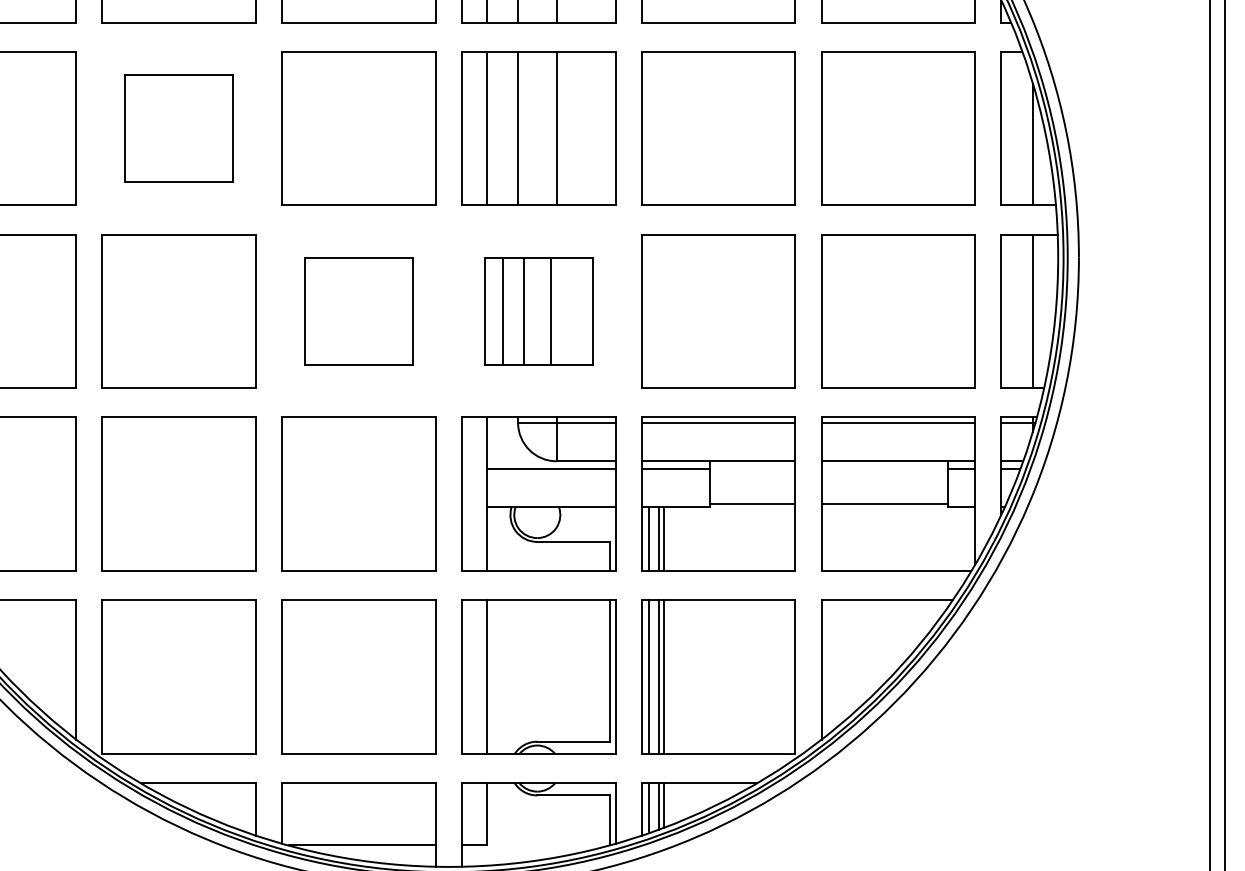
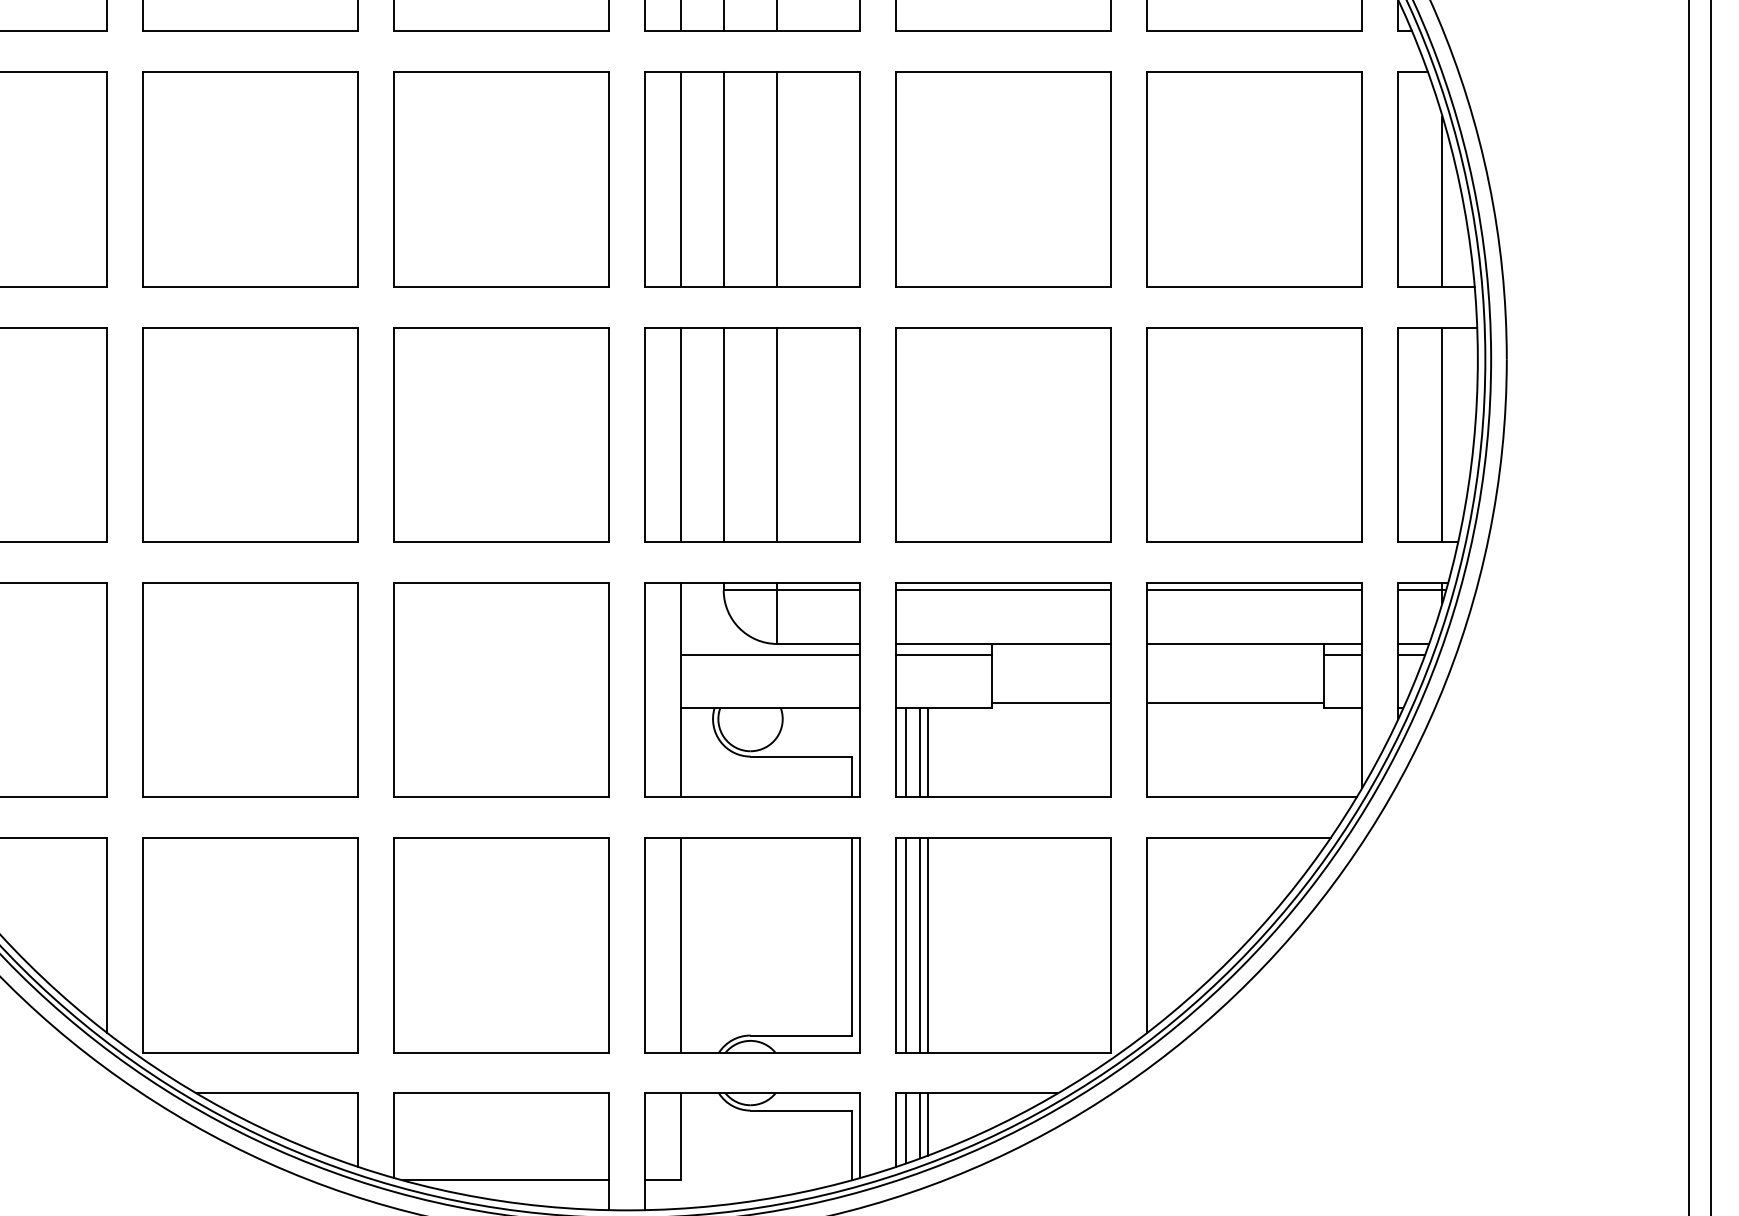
part: (179, 128) -> (250, 179), size x1.43
part: (358, 311) -> (501, 434), size x1.43
part: (538, 311) -> (752, 434), size x1.43

